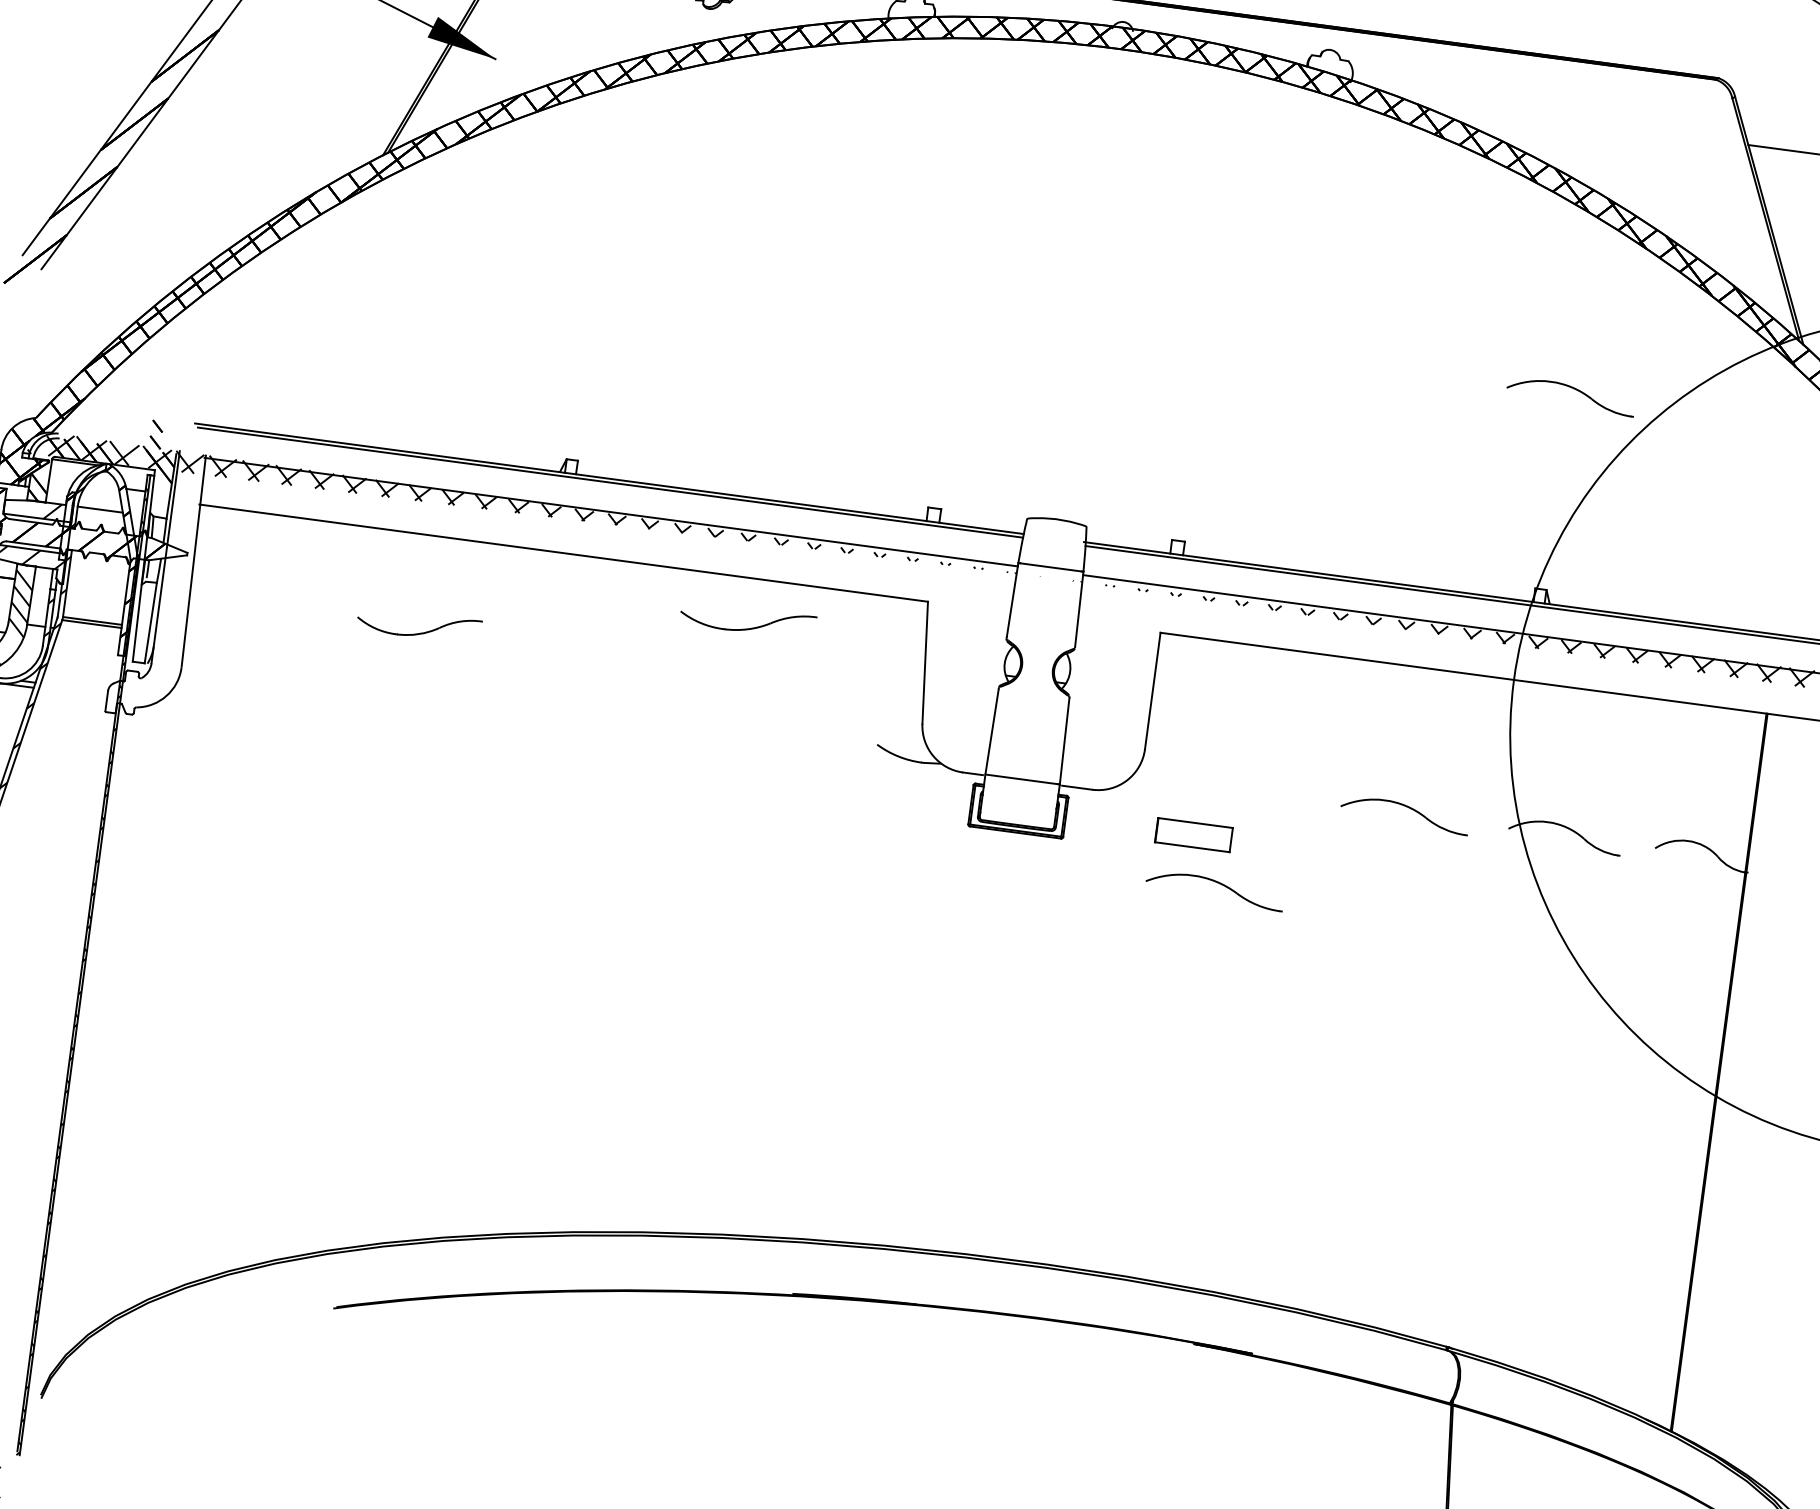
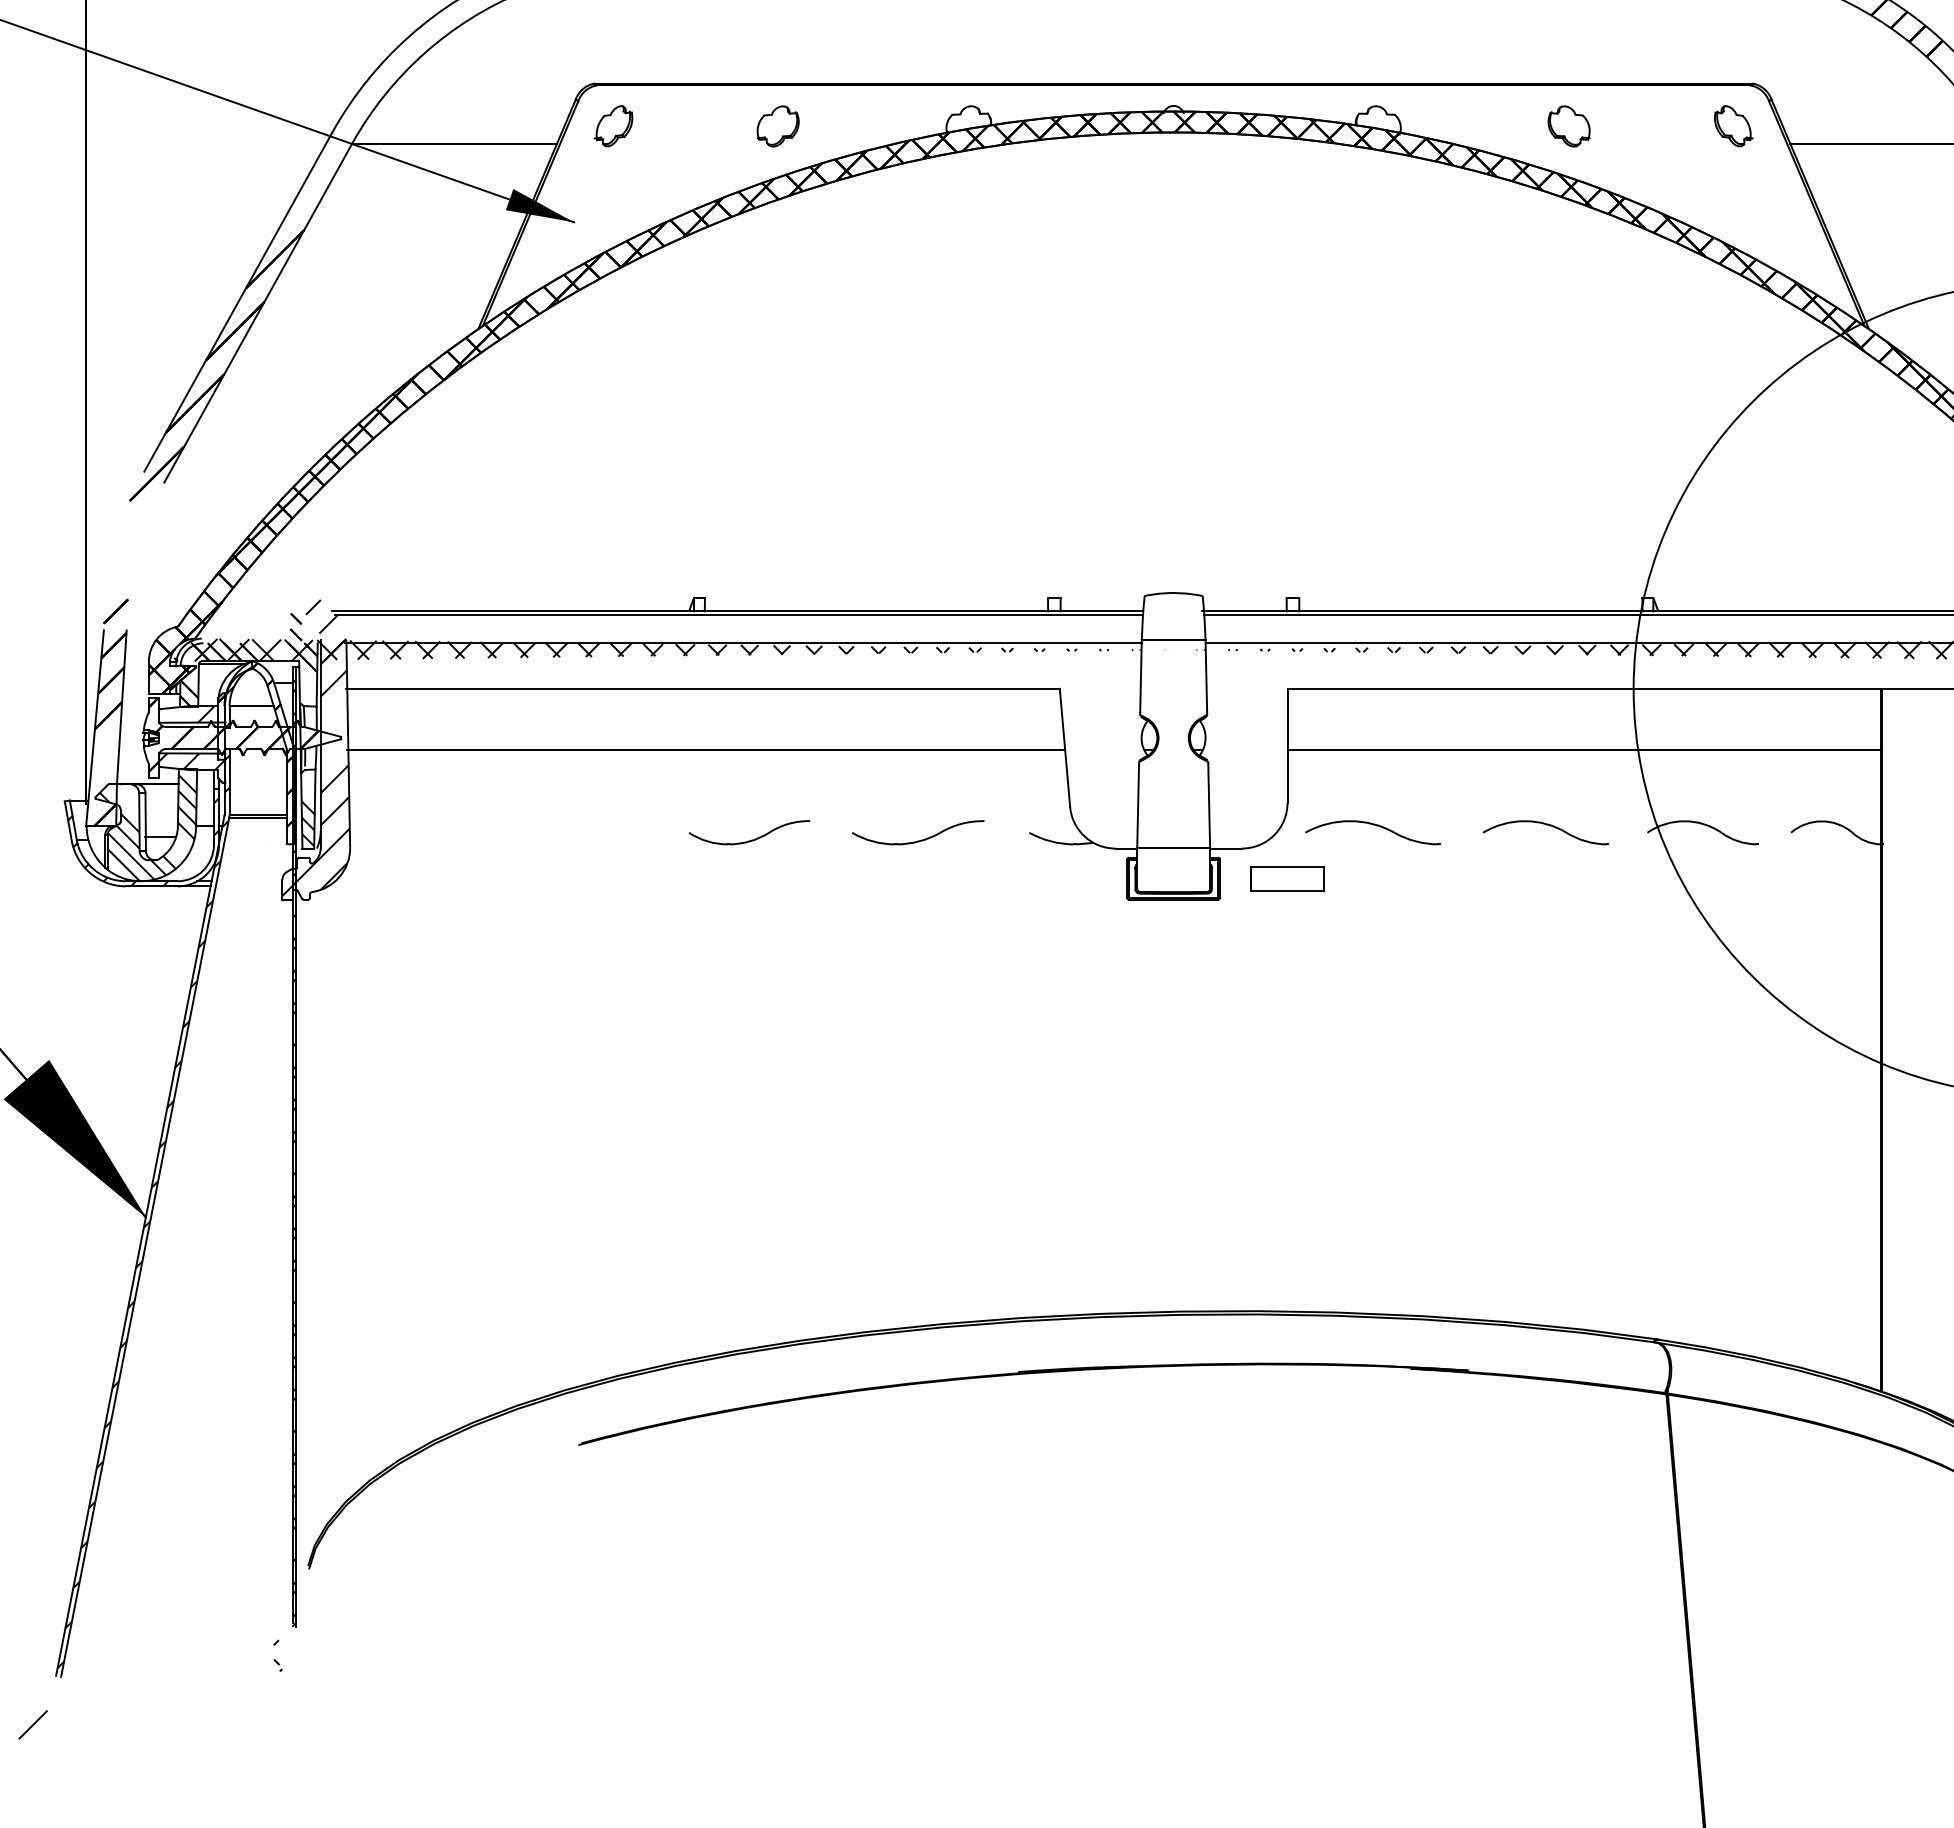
part: (1524, 96) -> (1568, 126), added
part: (1692, 119) -> (1733, 126), added
part: (1572, 389) -> (1652, 401), removed
hatch: (159, 560) -> (315, 747), added
line: (558, 615) -> (706, 749), added
part: (746, 628) -> (917, 840), moved
part: (420, 632) -> (751, 839), moved
hatch: (141, 636) -> (307, 823), added
line: (1455, 735) -> (1584, 749), added
part: (1193, 834) -> (1287, 878), moved
part: (1216, 883) -> (1373, 825), moved

